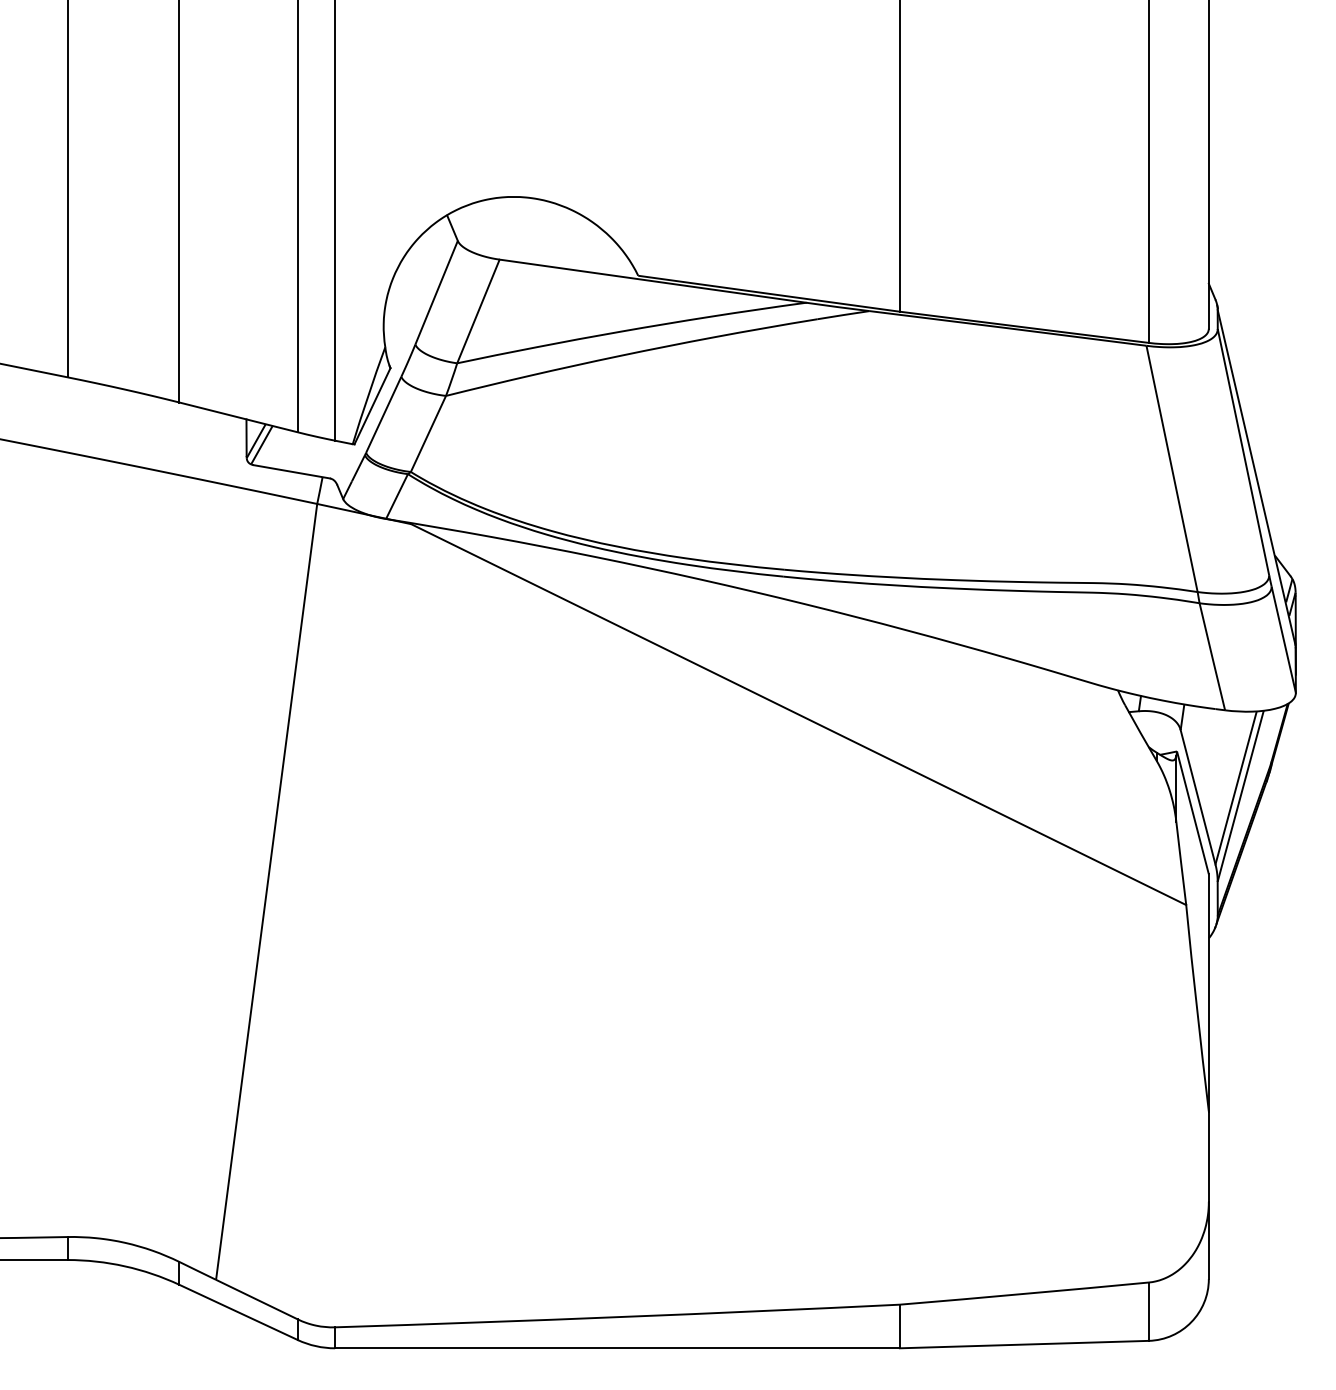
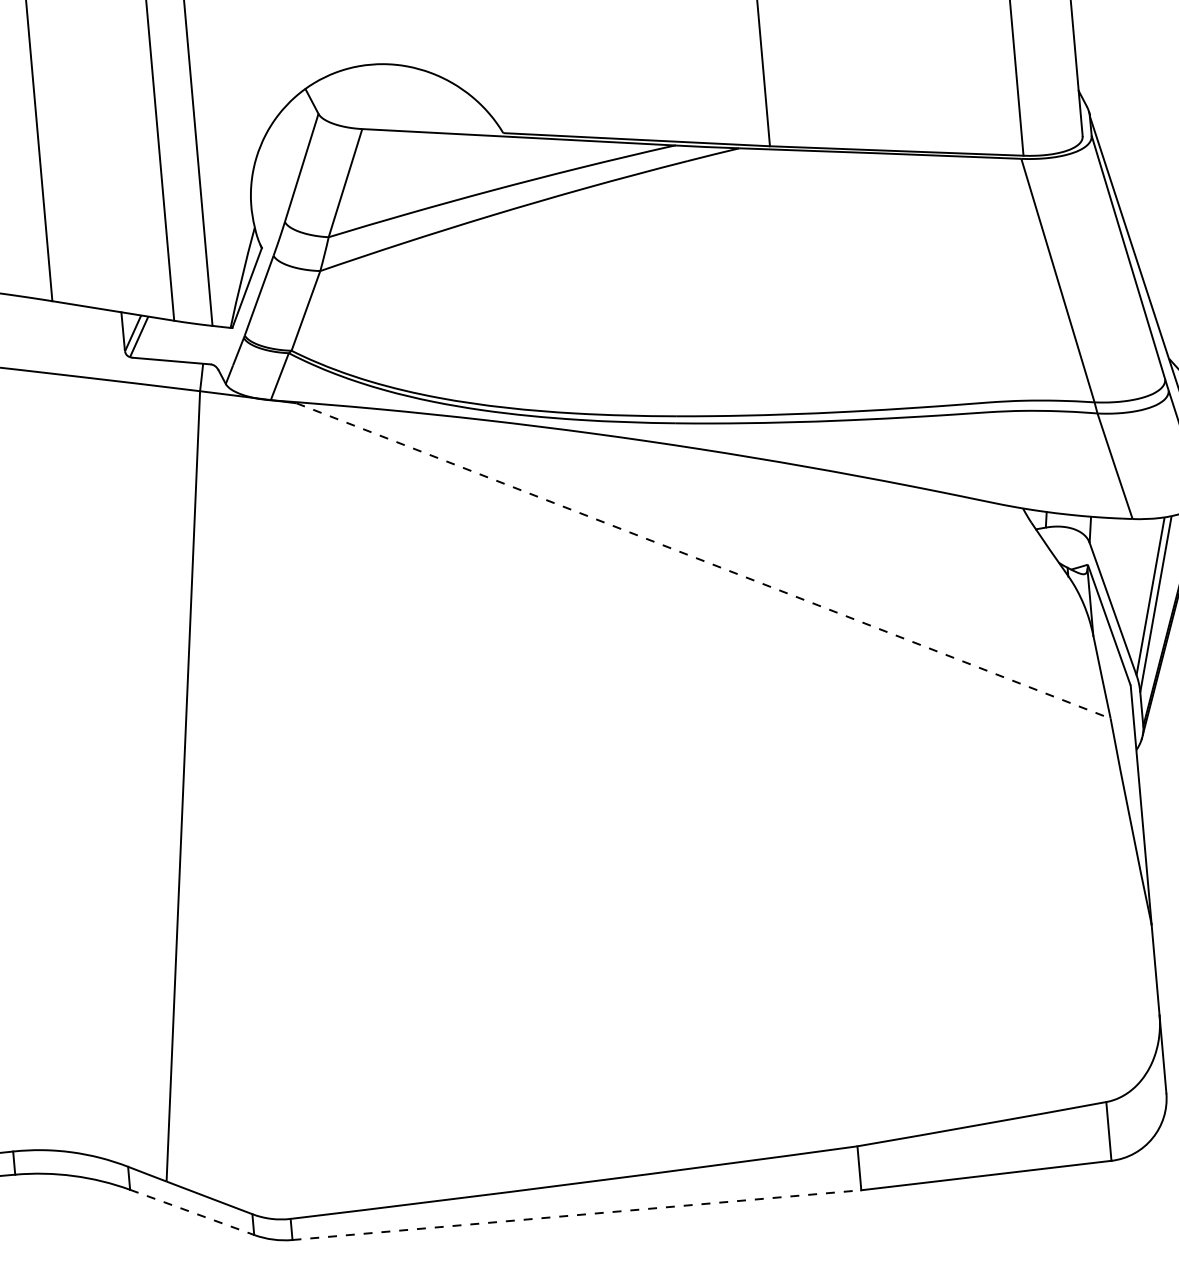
line: (798, 714) -> (703, 560), solid -> dashed
line: (239, 1312) -> (193, 1212), solid -> dashed
line: (618, 1348) -> (577, 1215), solid -> dashed

